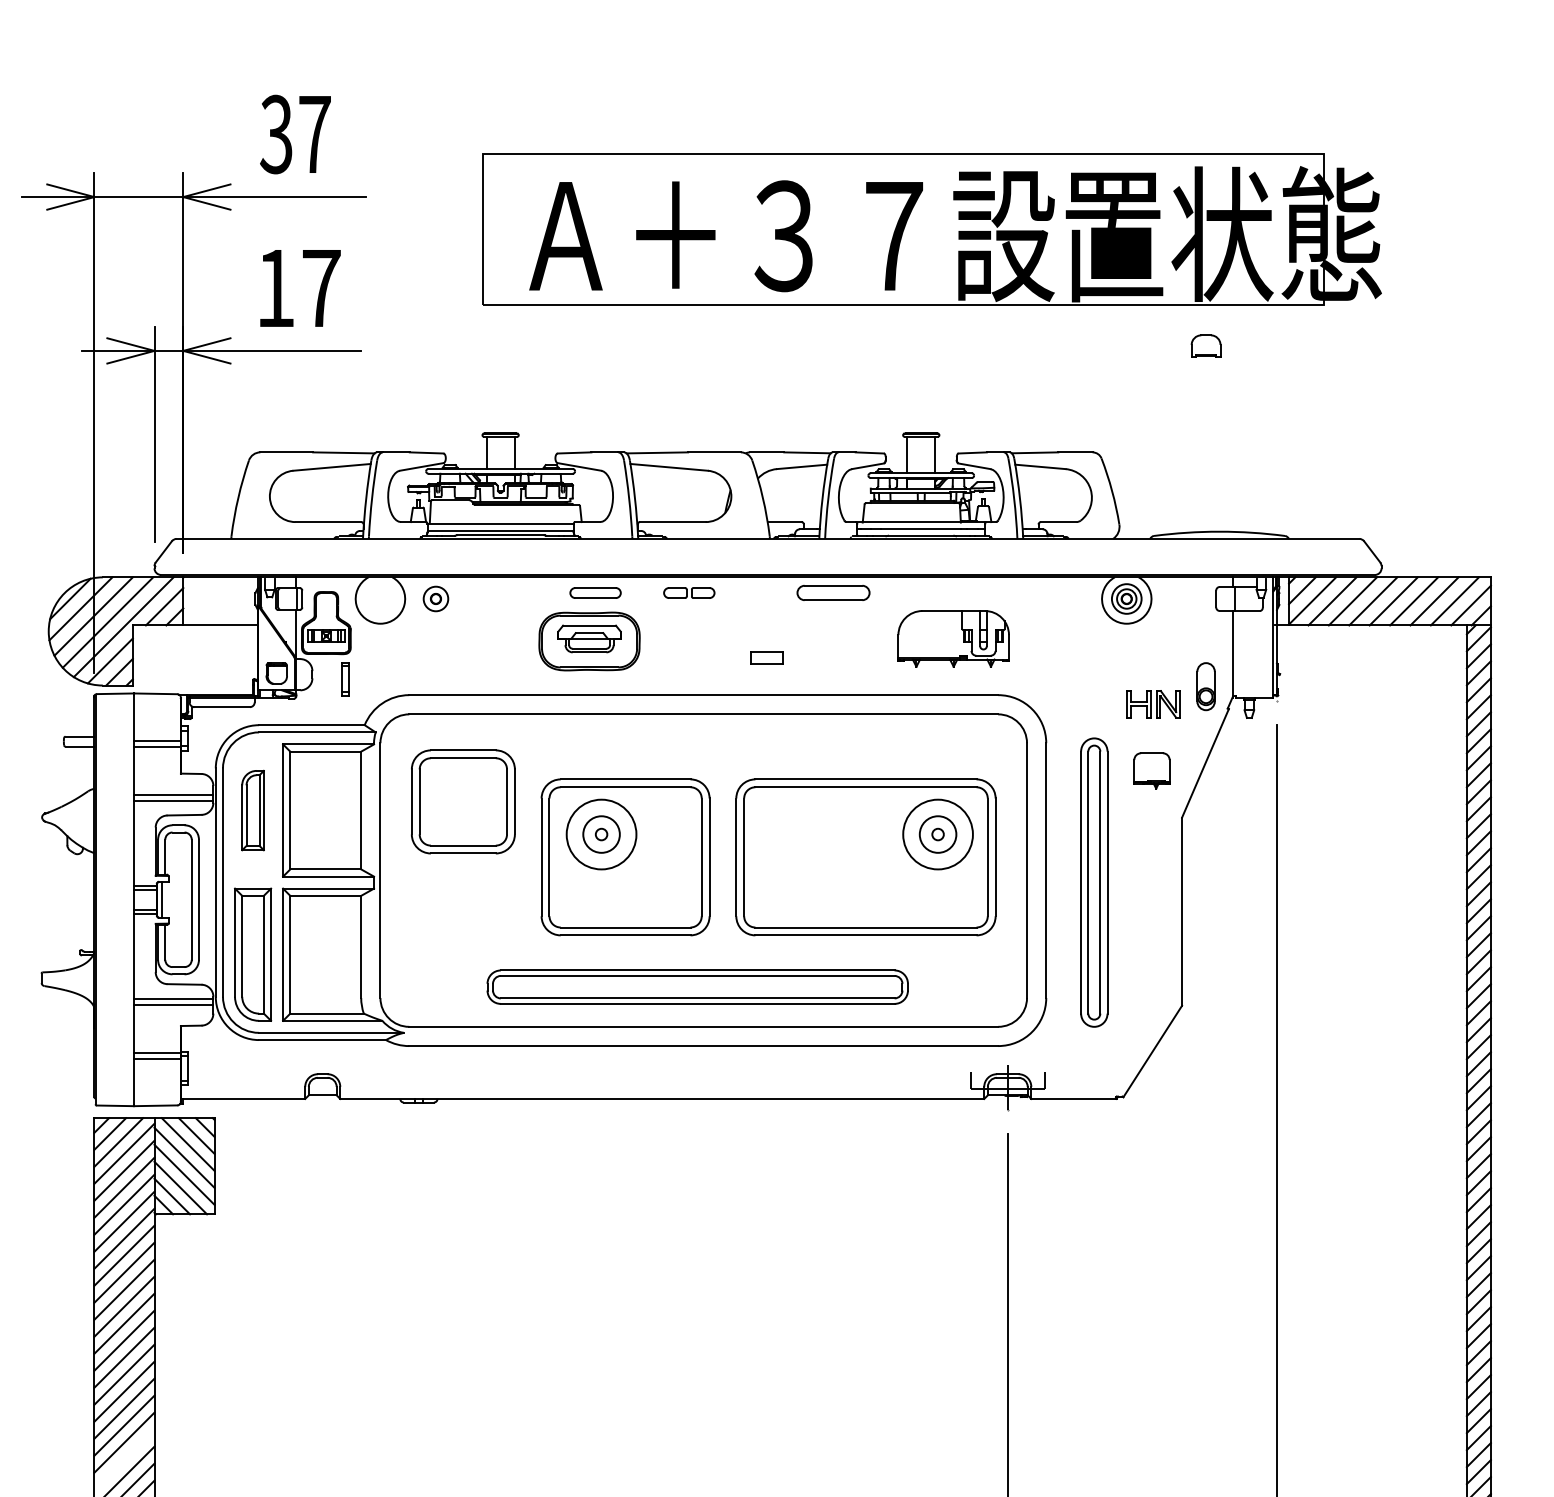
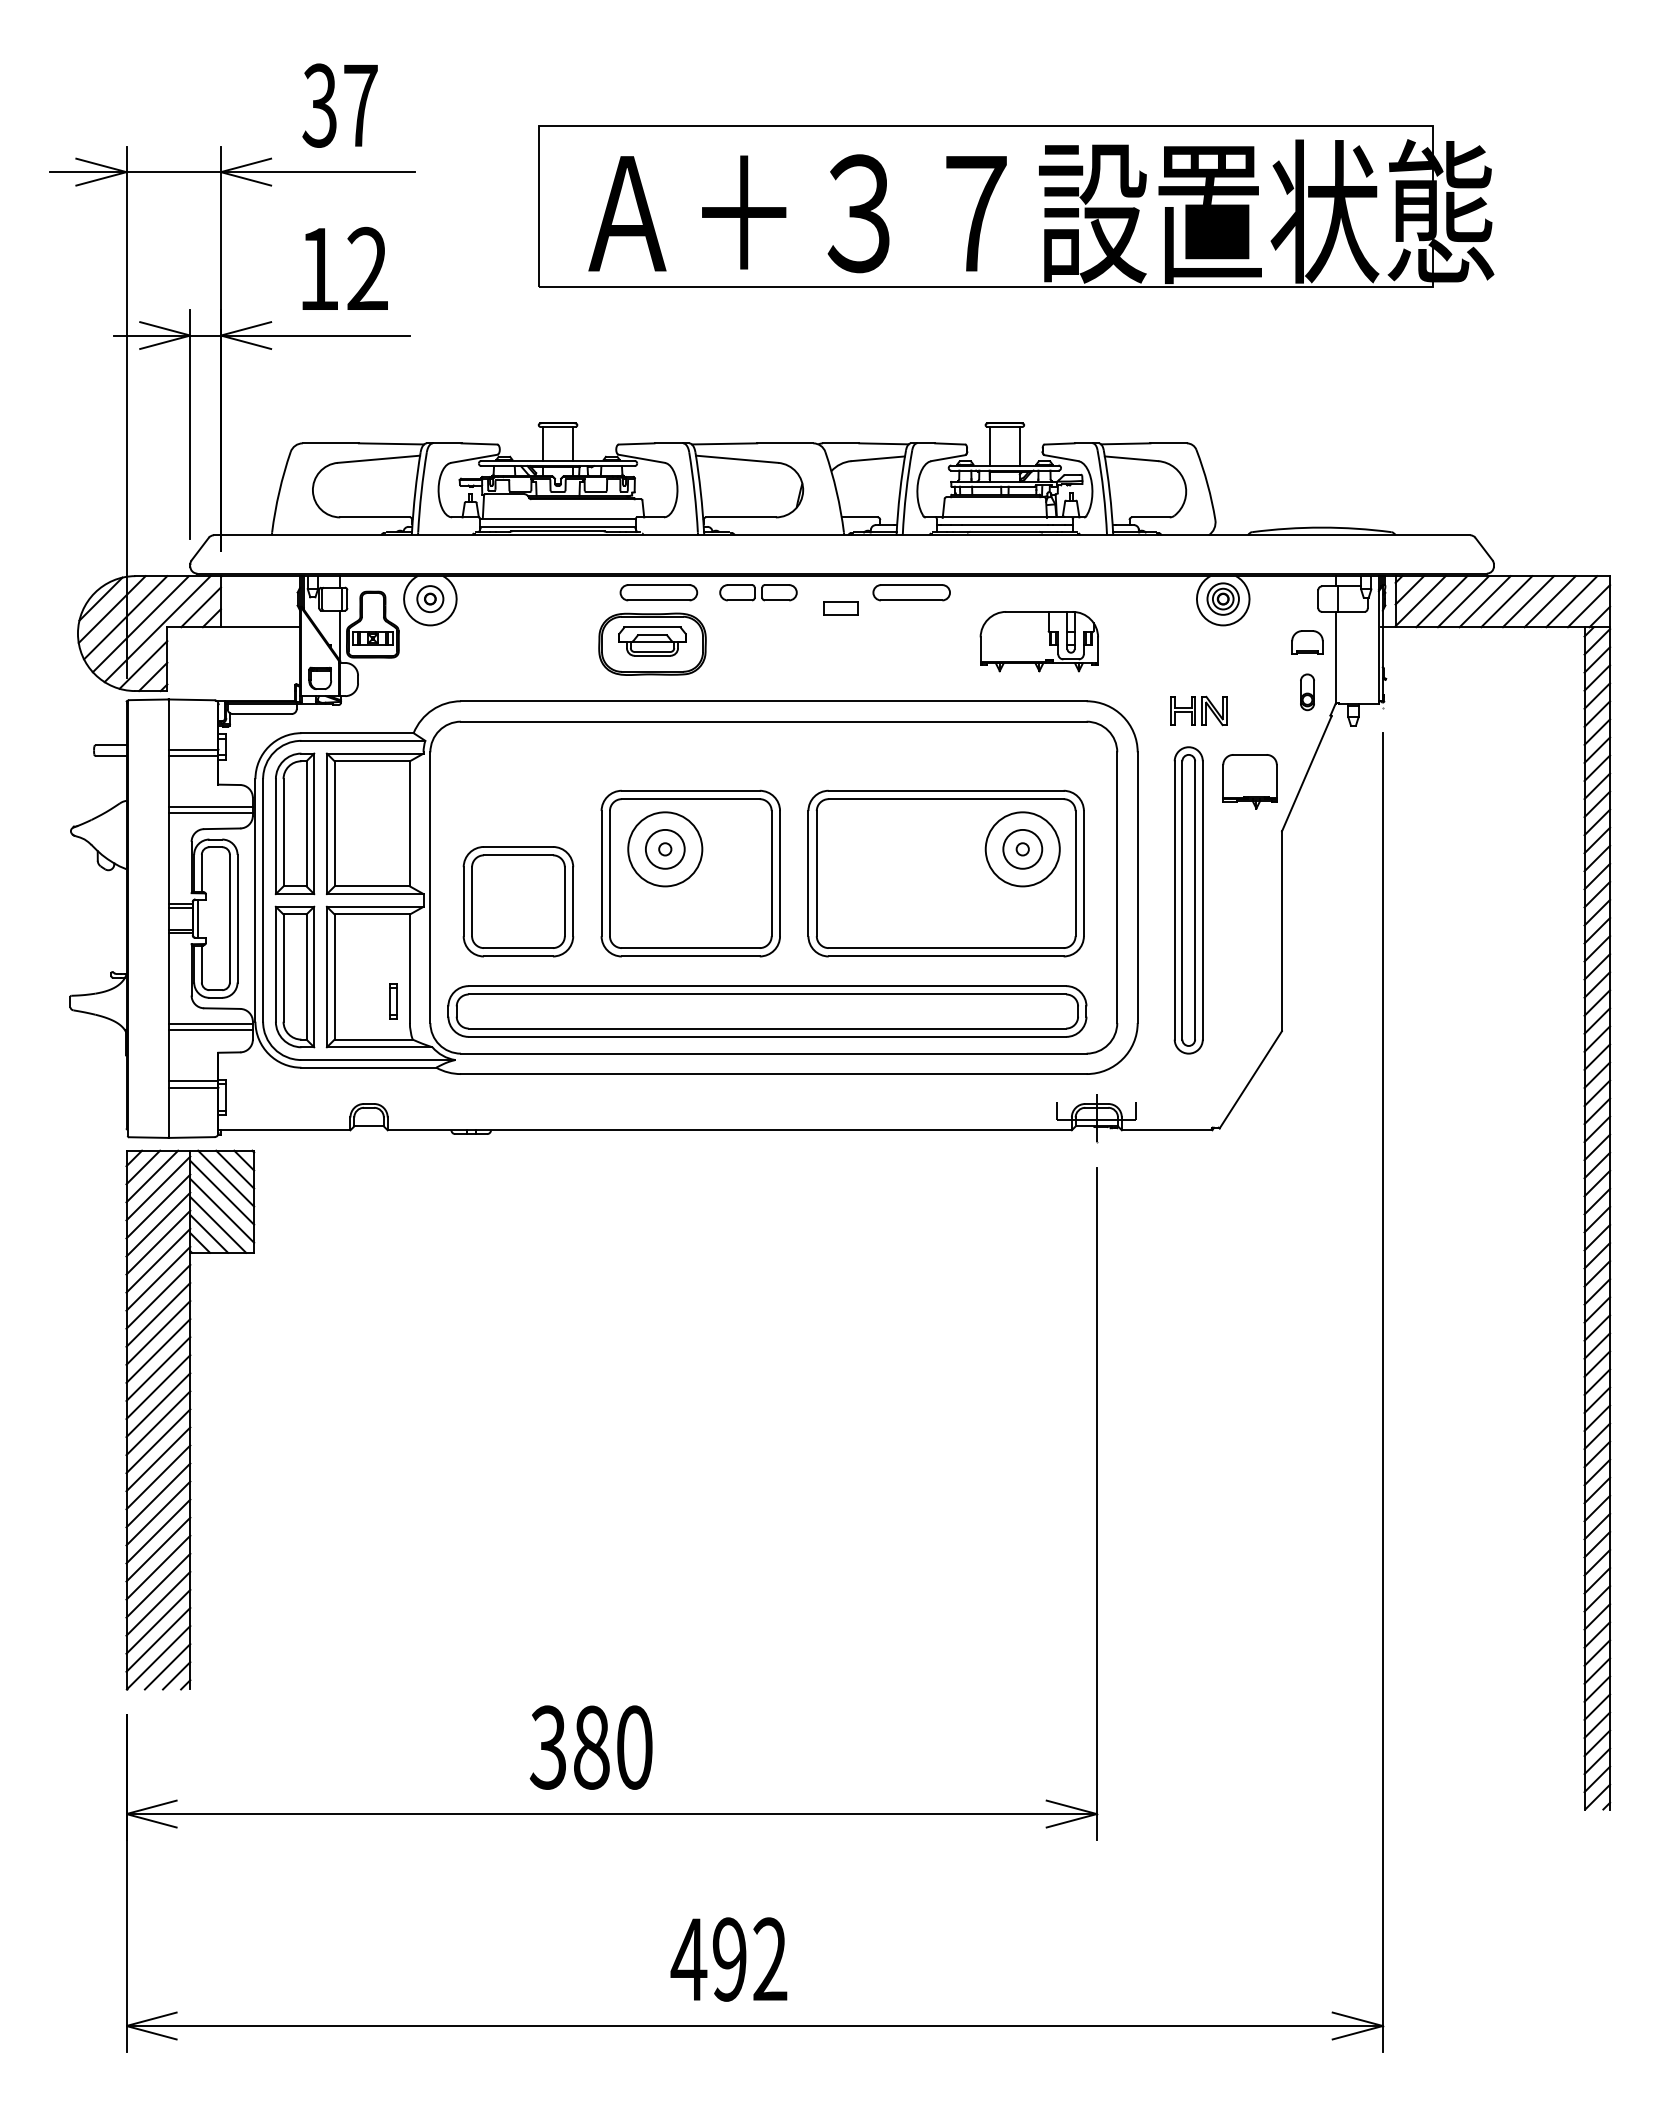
text: (321, 286) -> (367, 267), 17 -> 12
part: (1206, 346) -> (1307, 642), moved
part: (595, 592) -> (658, 592), size x1.43
part: (689, 592) -> (758, 592), size x1.43
part: (436, 599) -> (430, 599), moved
part: (766, 657) -> (840, 608), moved
part: (345, 679) -> (393, 1001), moved
part: (1206, 686) -> (1307, 692), size x0.71
part: (1153, 703) -> (1198, 710), moved
part: (1151, 770) -> (1249, 781), size x1.43
part: (463, 801) -> (518, 901), moved
part: (252, 810) -> (294, 823), size x1.67
part: (697, 987) -> (767, 1011), size x1.43
line: (124, 1459) -> (158, 1513), added

